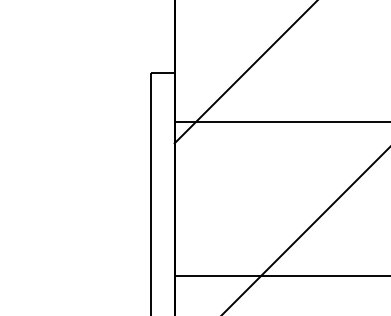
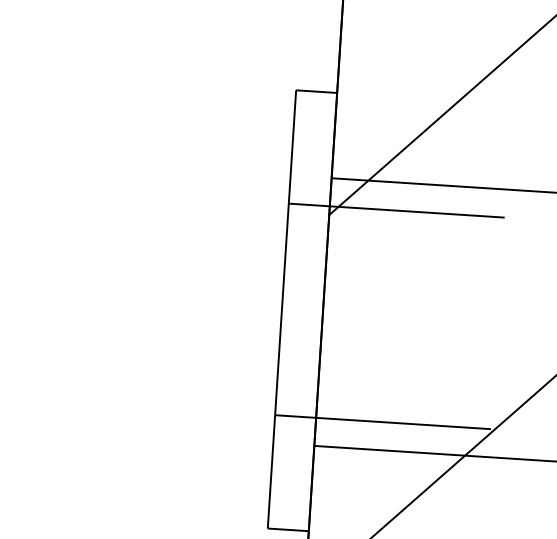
line: (213, 138) -> (397, 210), added
line: (213, 259) -> (383, 421), added

